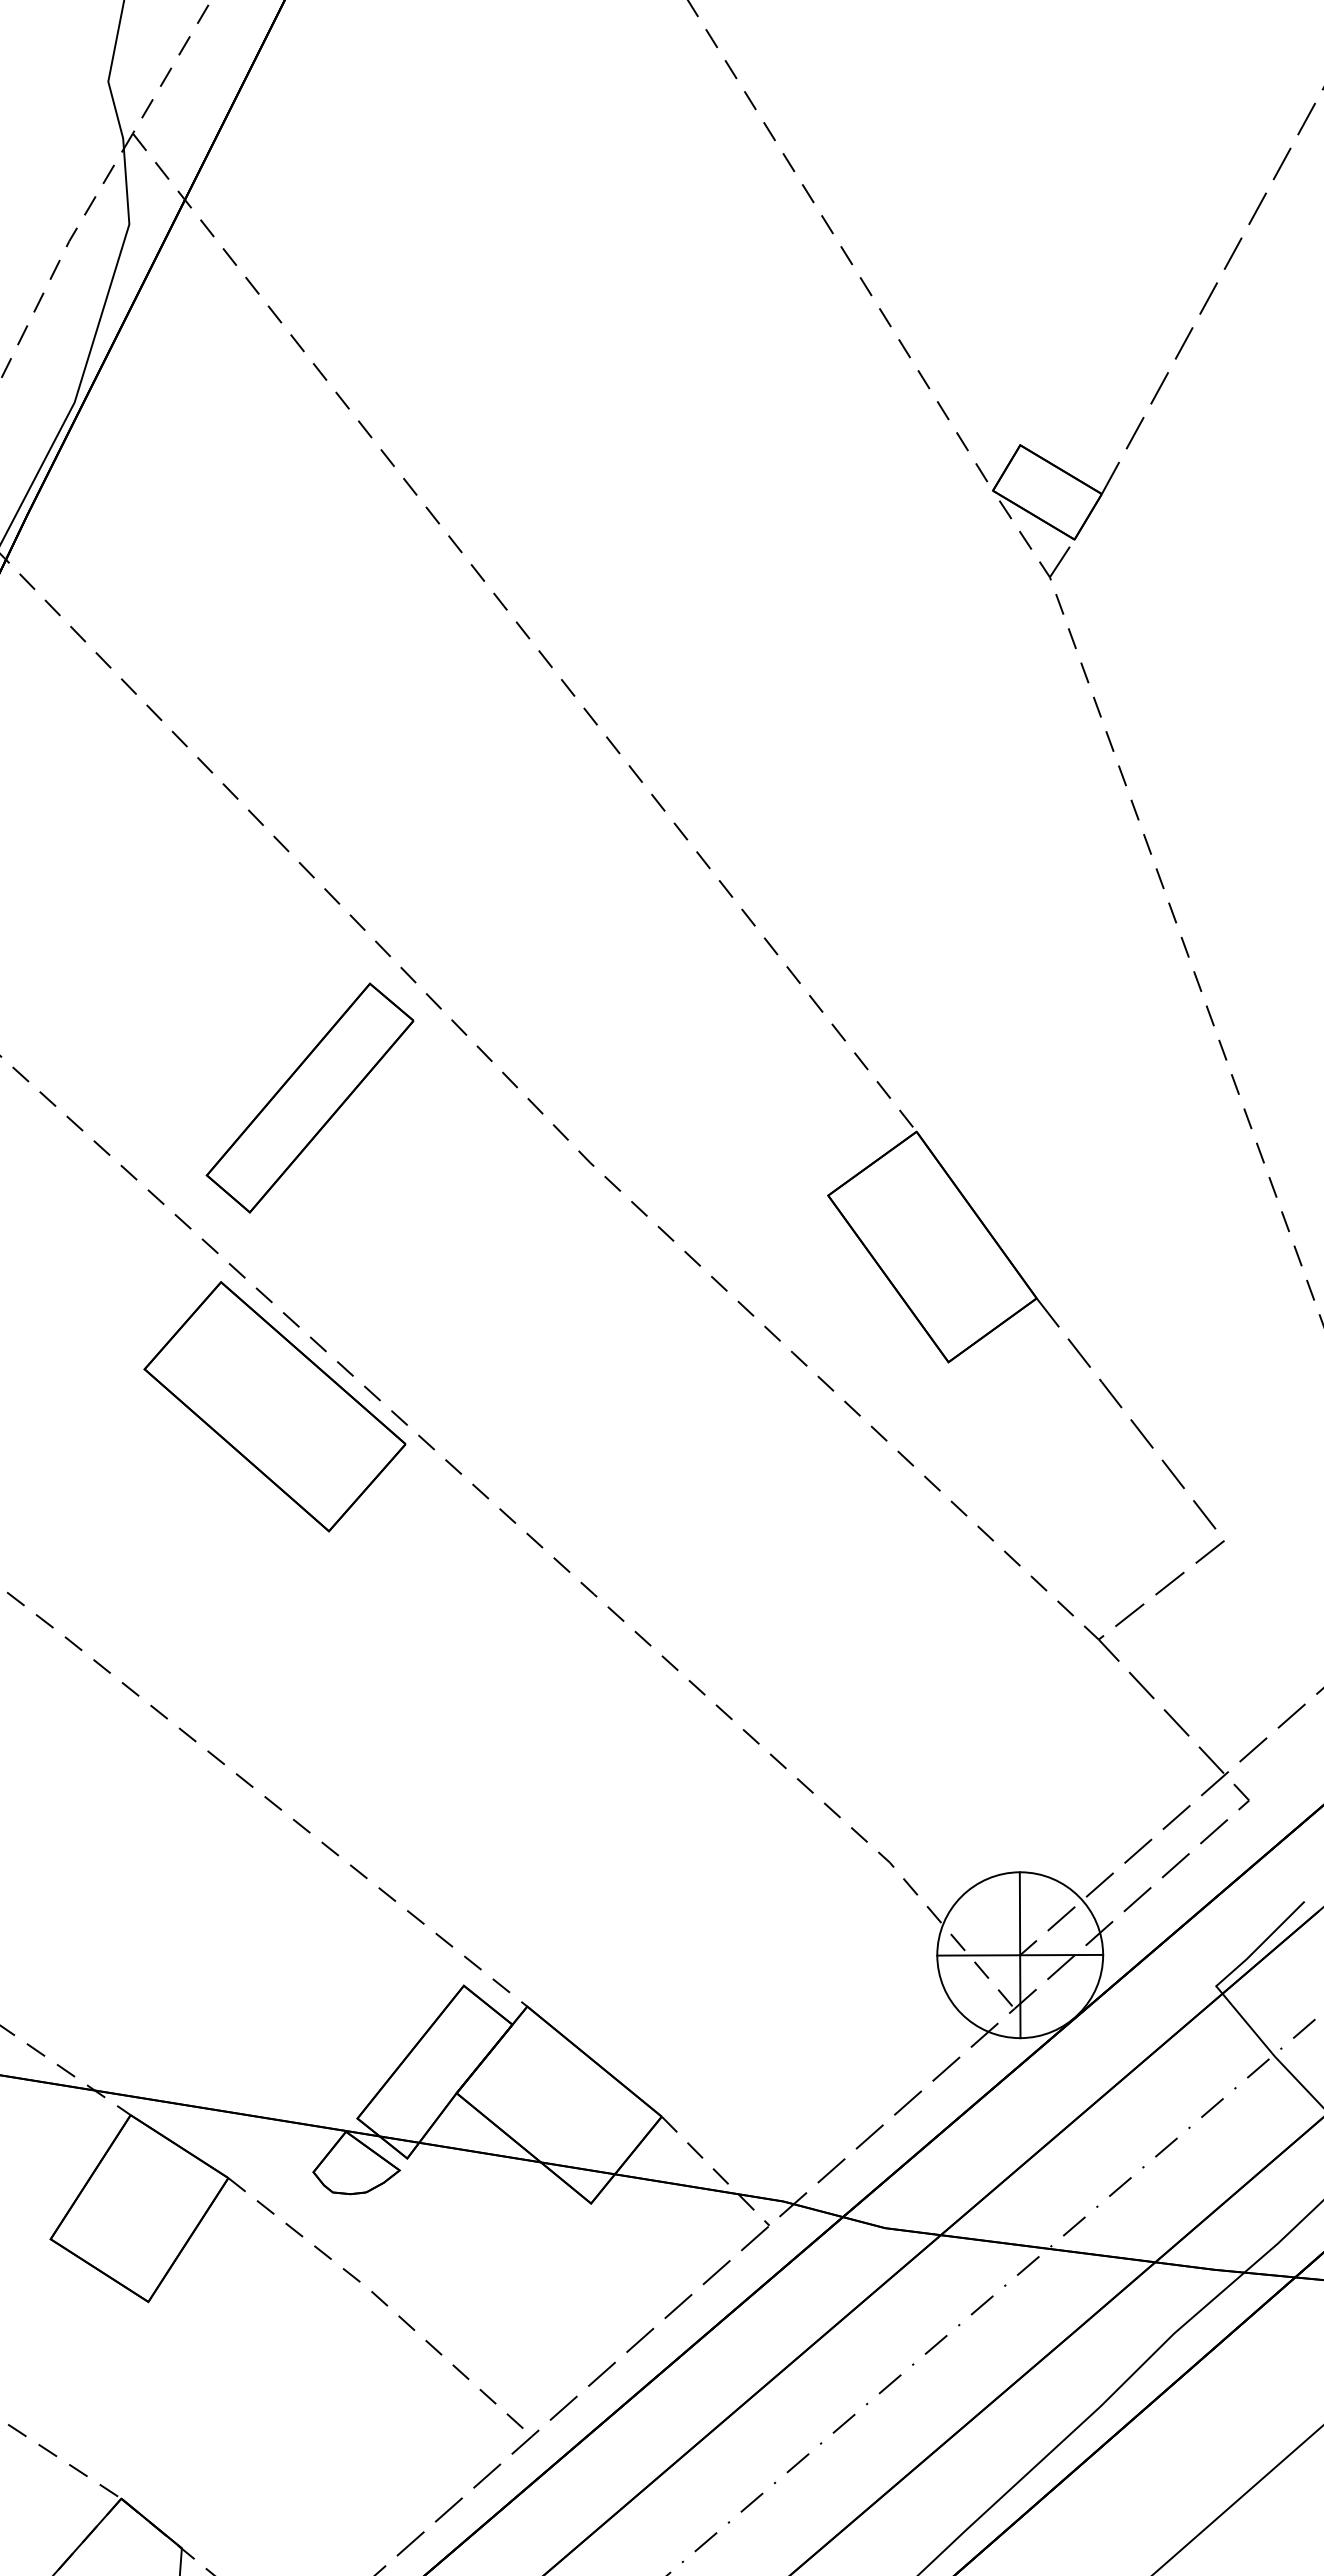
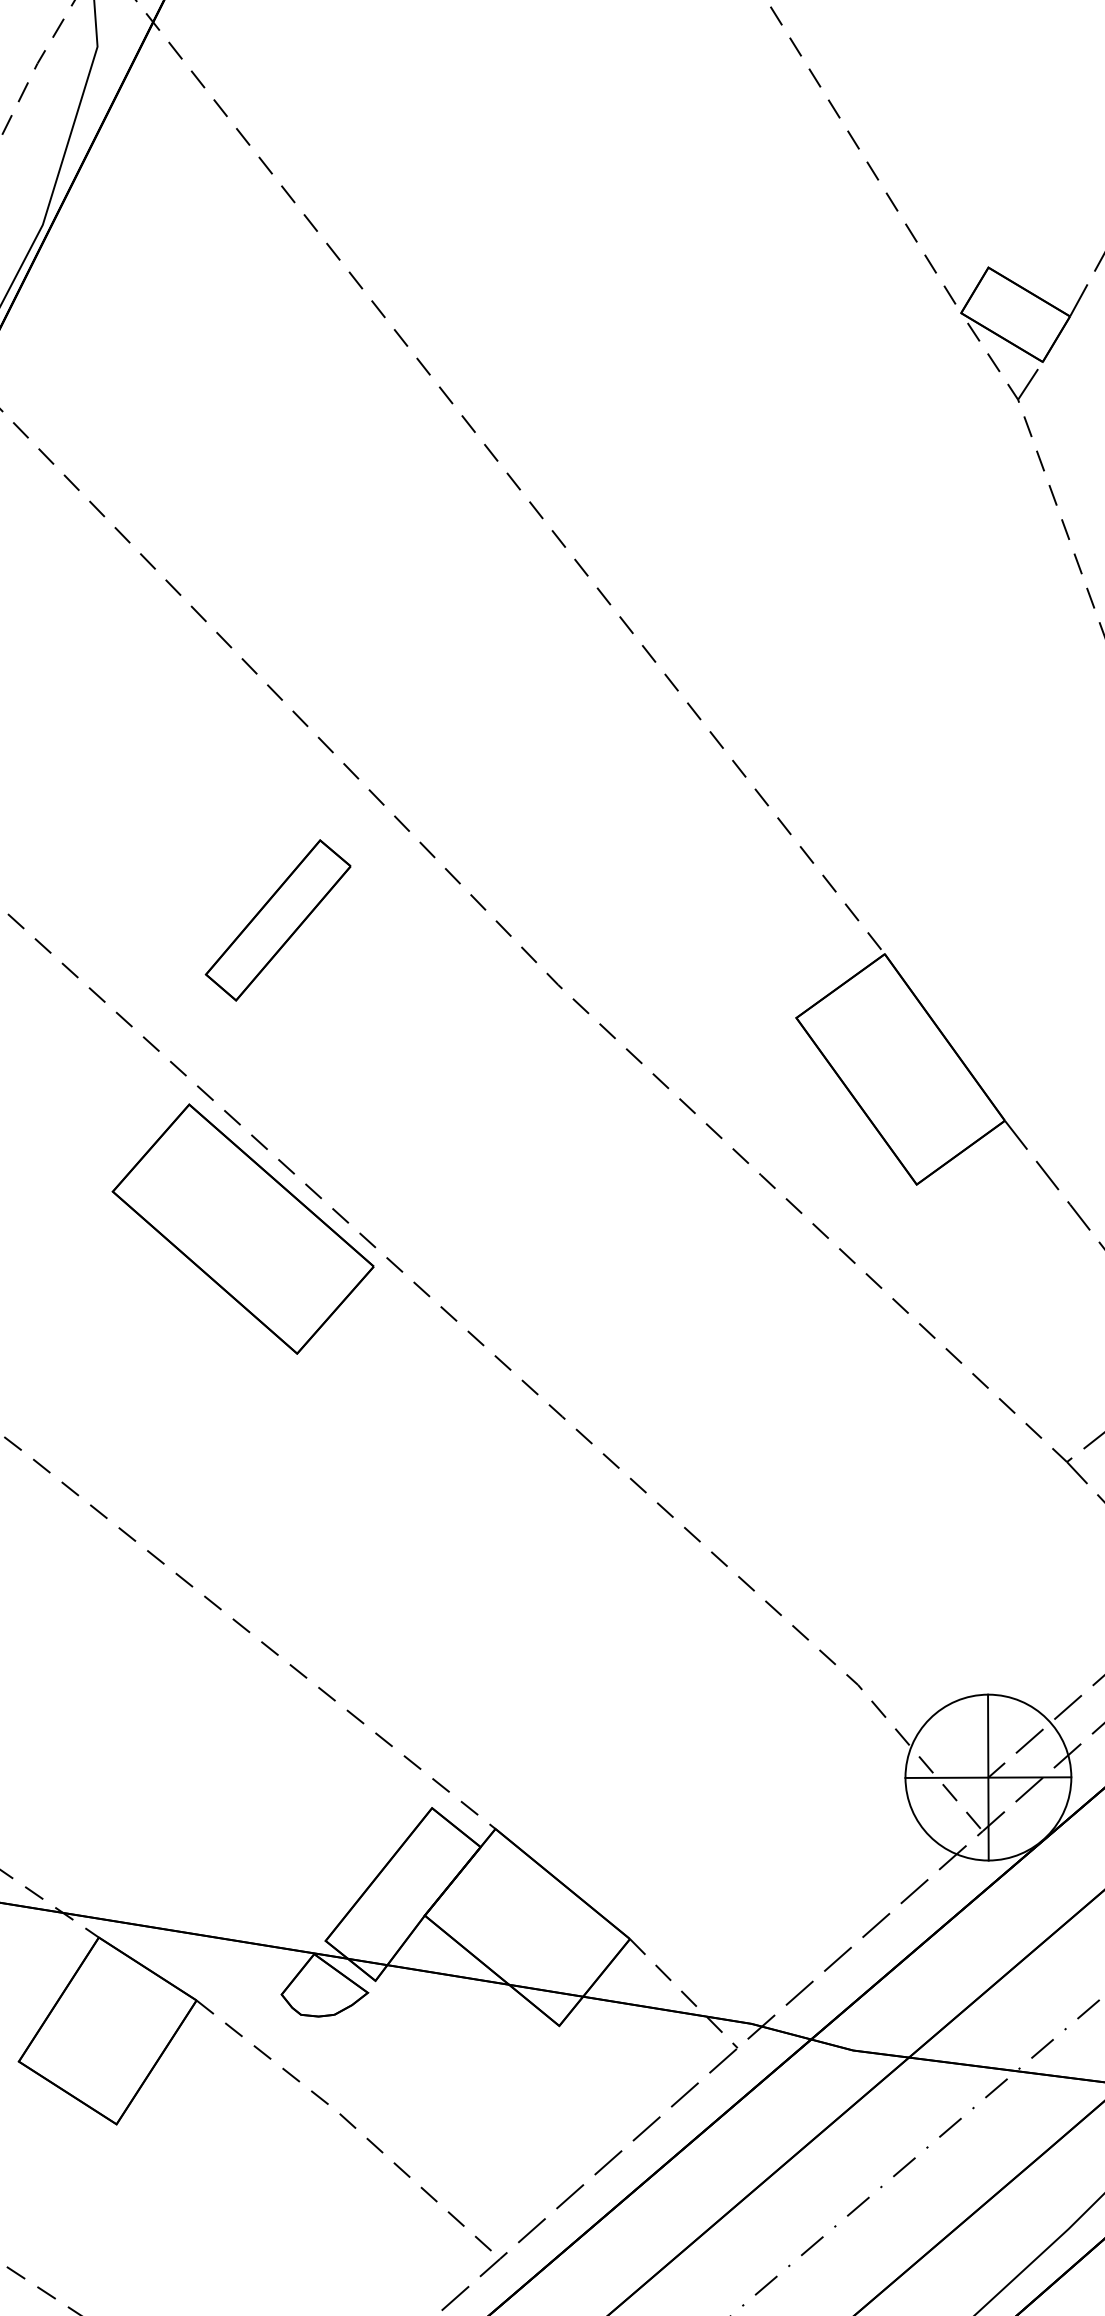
part: (309, 1097) -> (277, 919), size x0.7

